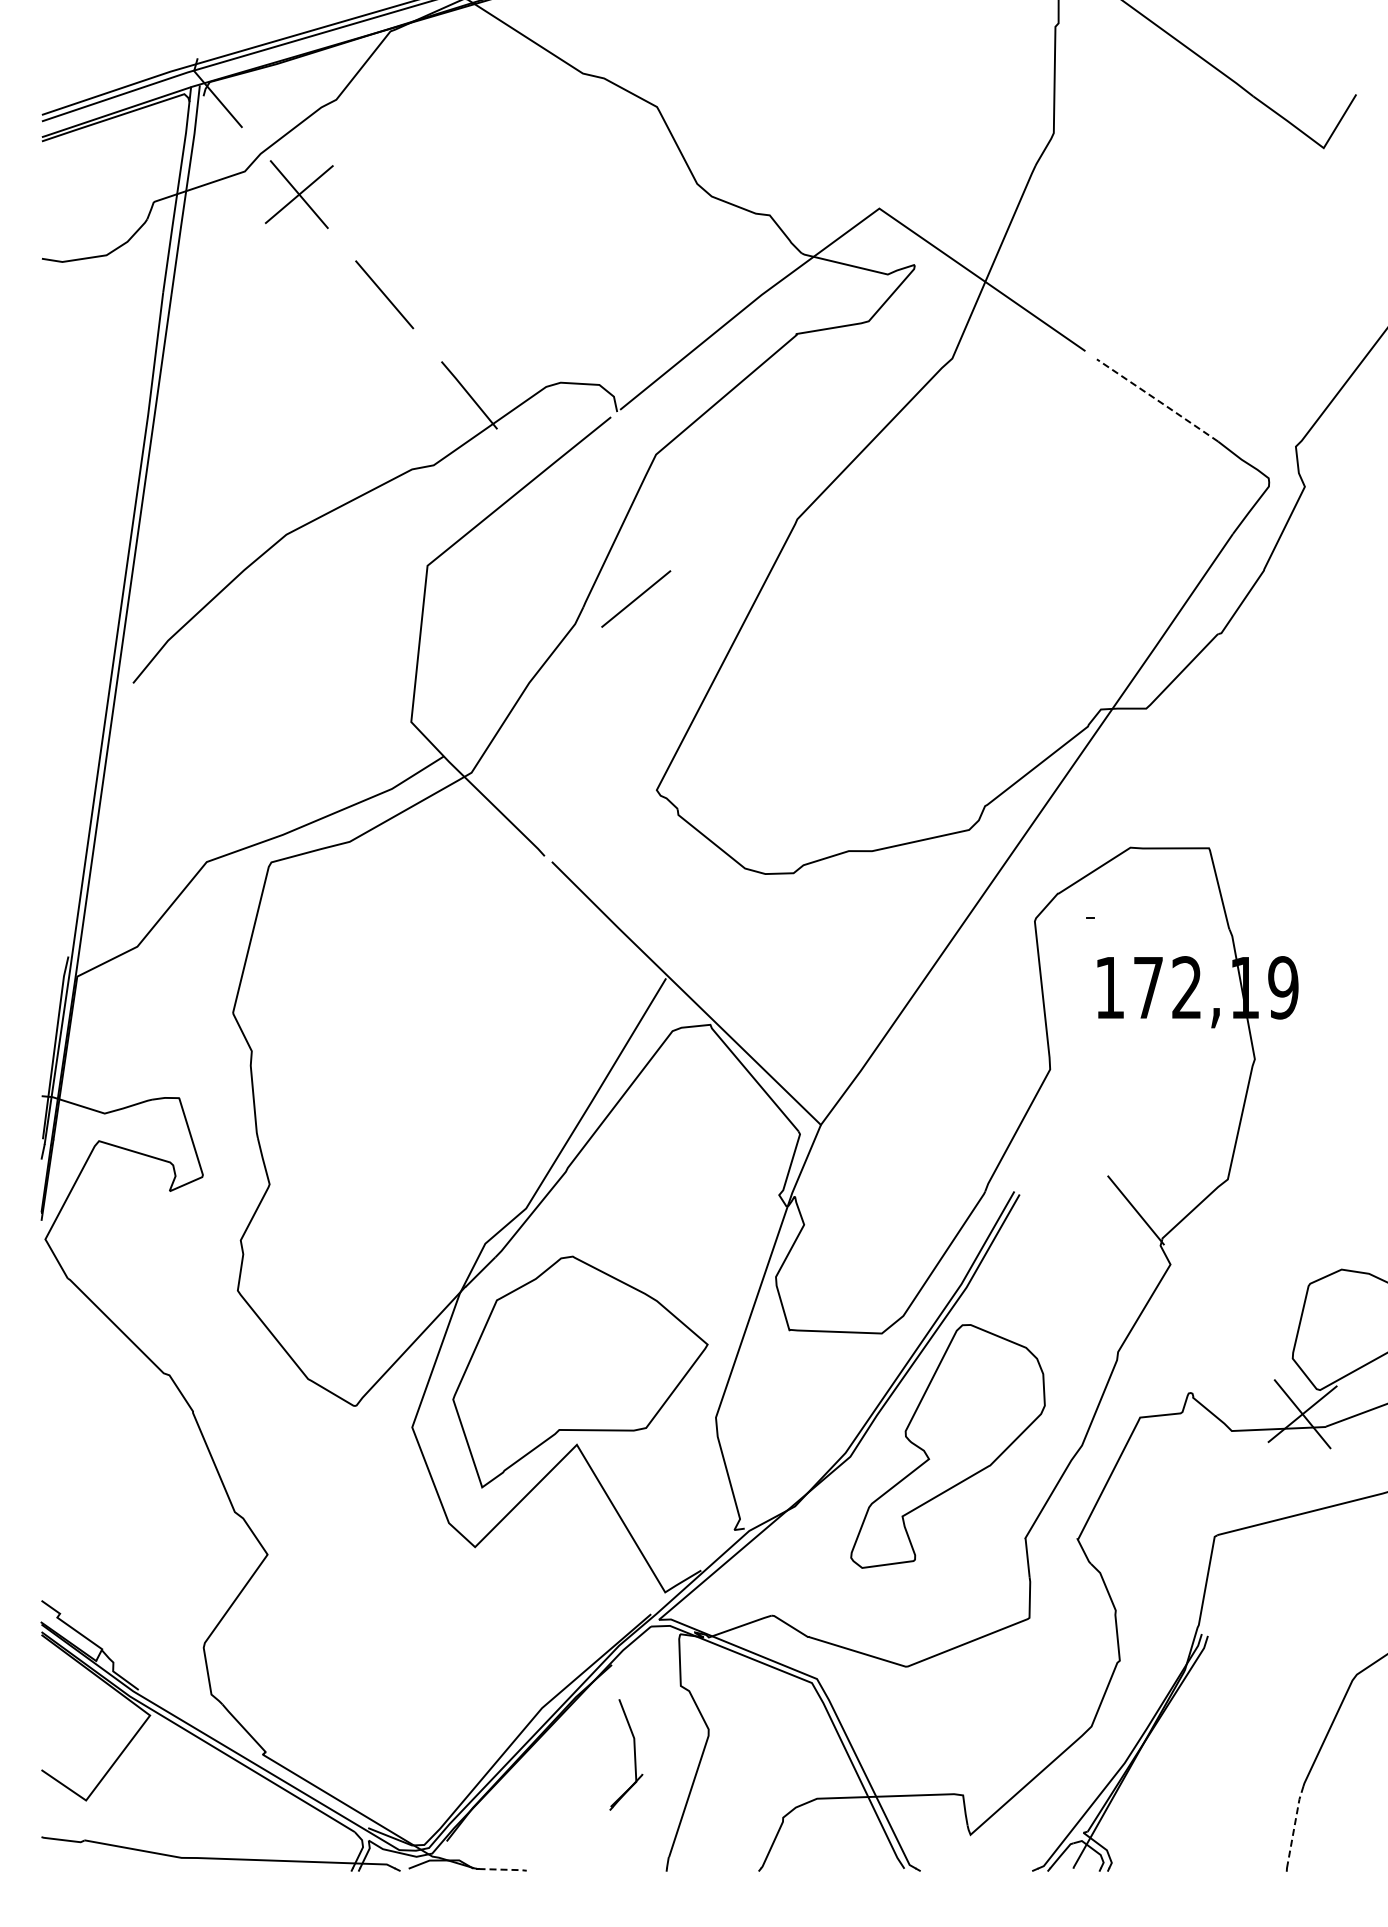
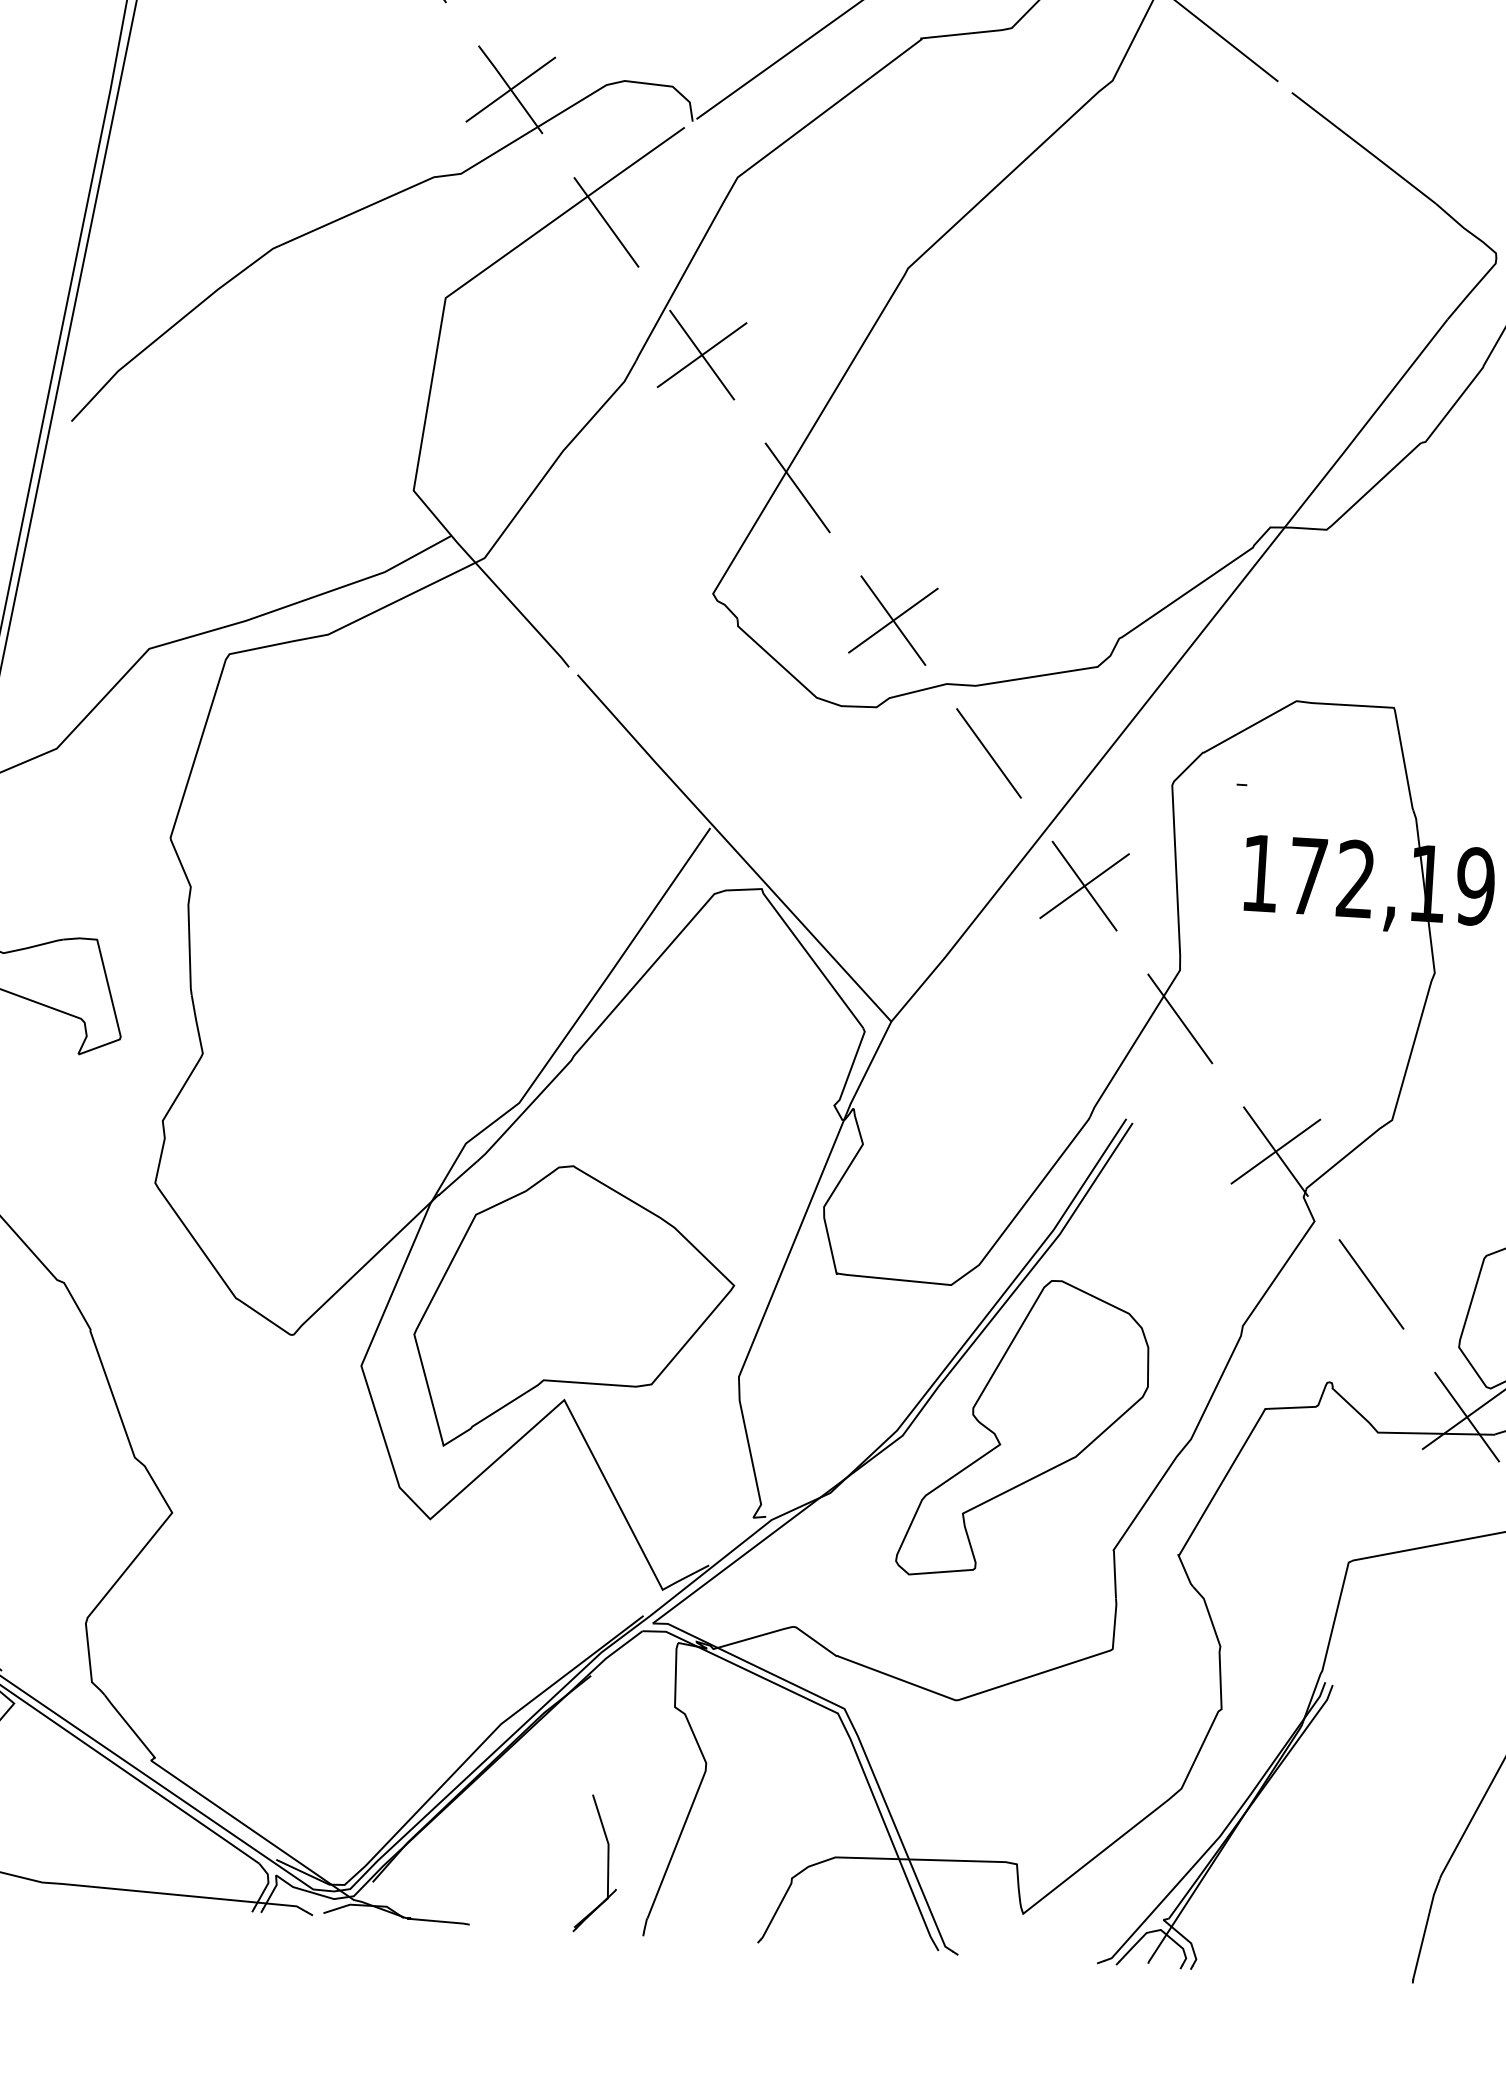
line: (469, 395) -> (510, 89), added
line: (1157, 400) -> (1363, 148), dashed -> solid
line: (552, 497) -> (605, 222), added
line: (636, 599) -> (702, 355), added
line: (719, 700) -> (797, 487), added
part: (802, 802) -> (892, 620), added
line: (885, 904) -> (988, 753), added
part: (969, 1006) -> (1084, 885), added
line: (1052, 1108) -> (1179, 1018), added
line: (1136, 1210) -> (1276, 1151), added
line: (1219, 1312) -> (1371, 1284), added
part: (634, 1754) -> (607, 1864), moved
line: (1294, 1827) -> (1425, 1929), dashed -> solid
line: (502, 1869) -> (439, 1921), dashed -> solid

